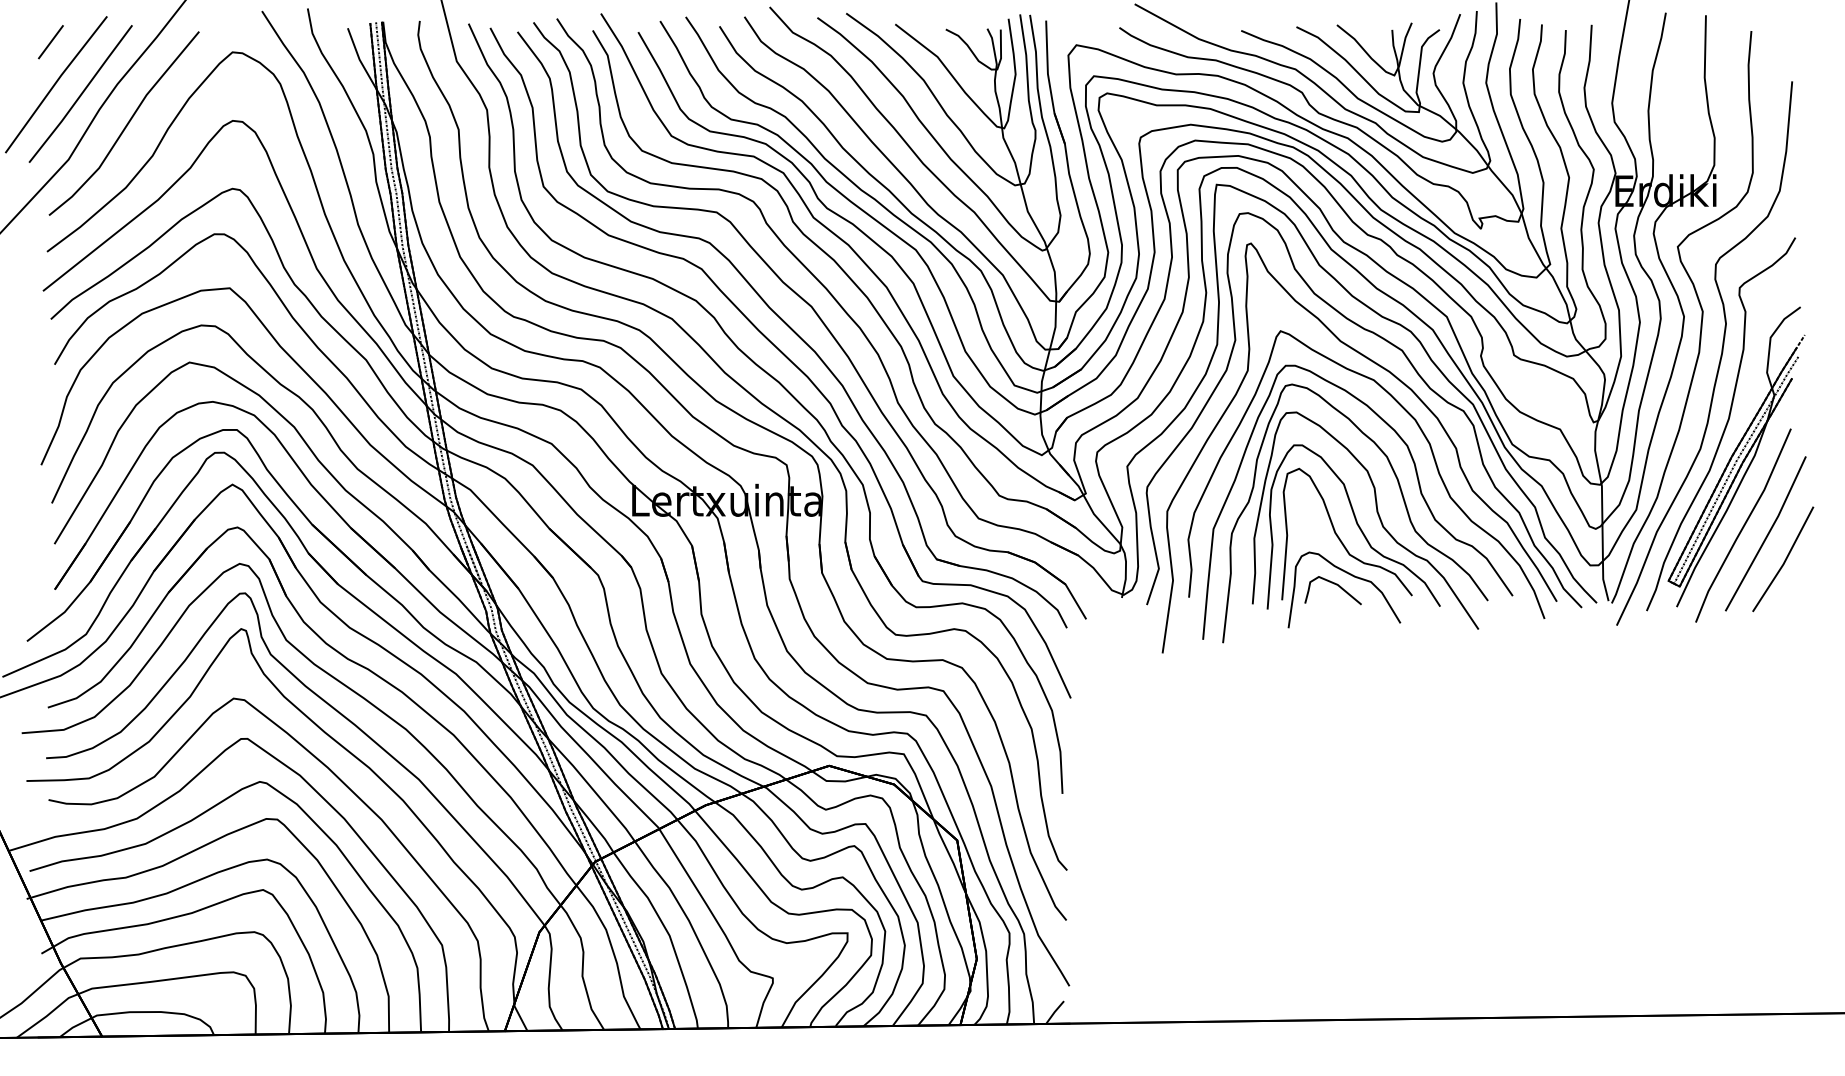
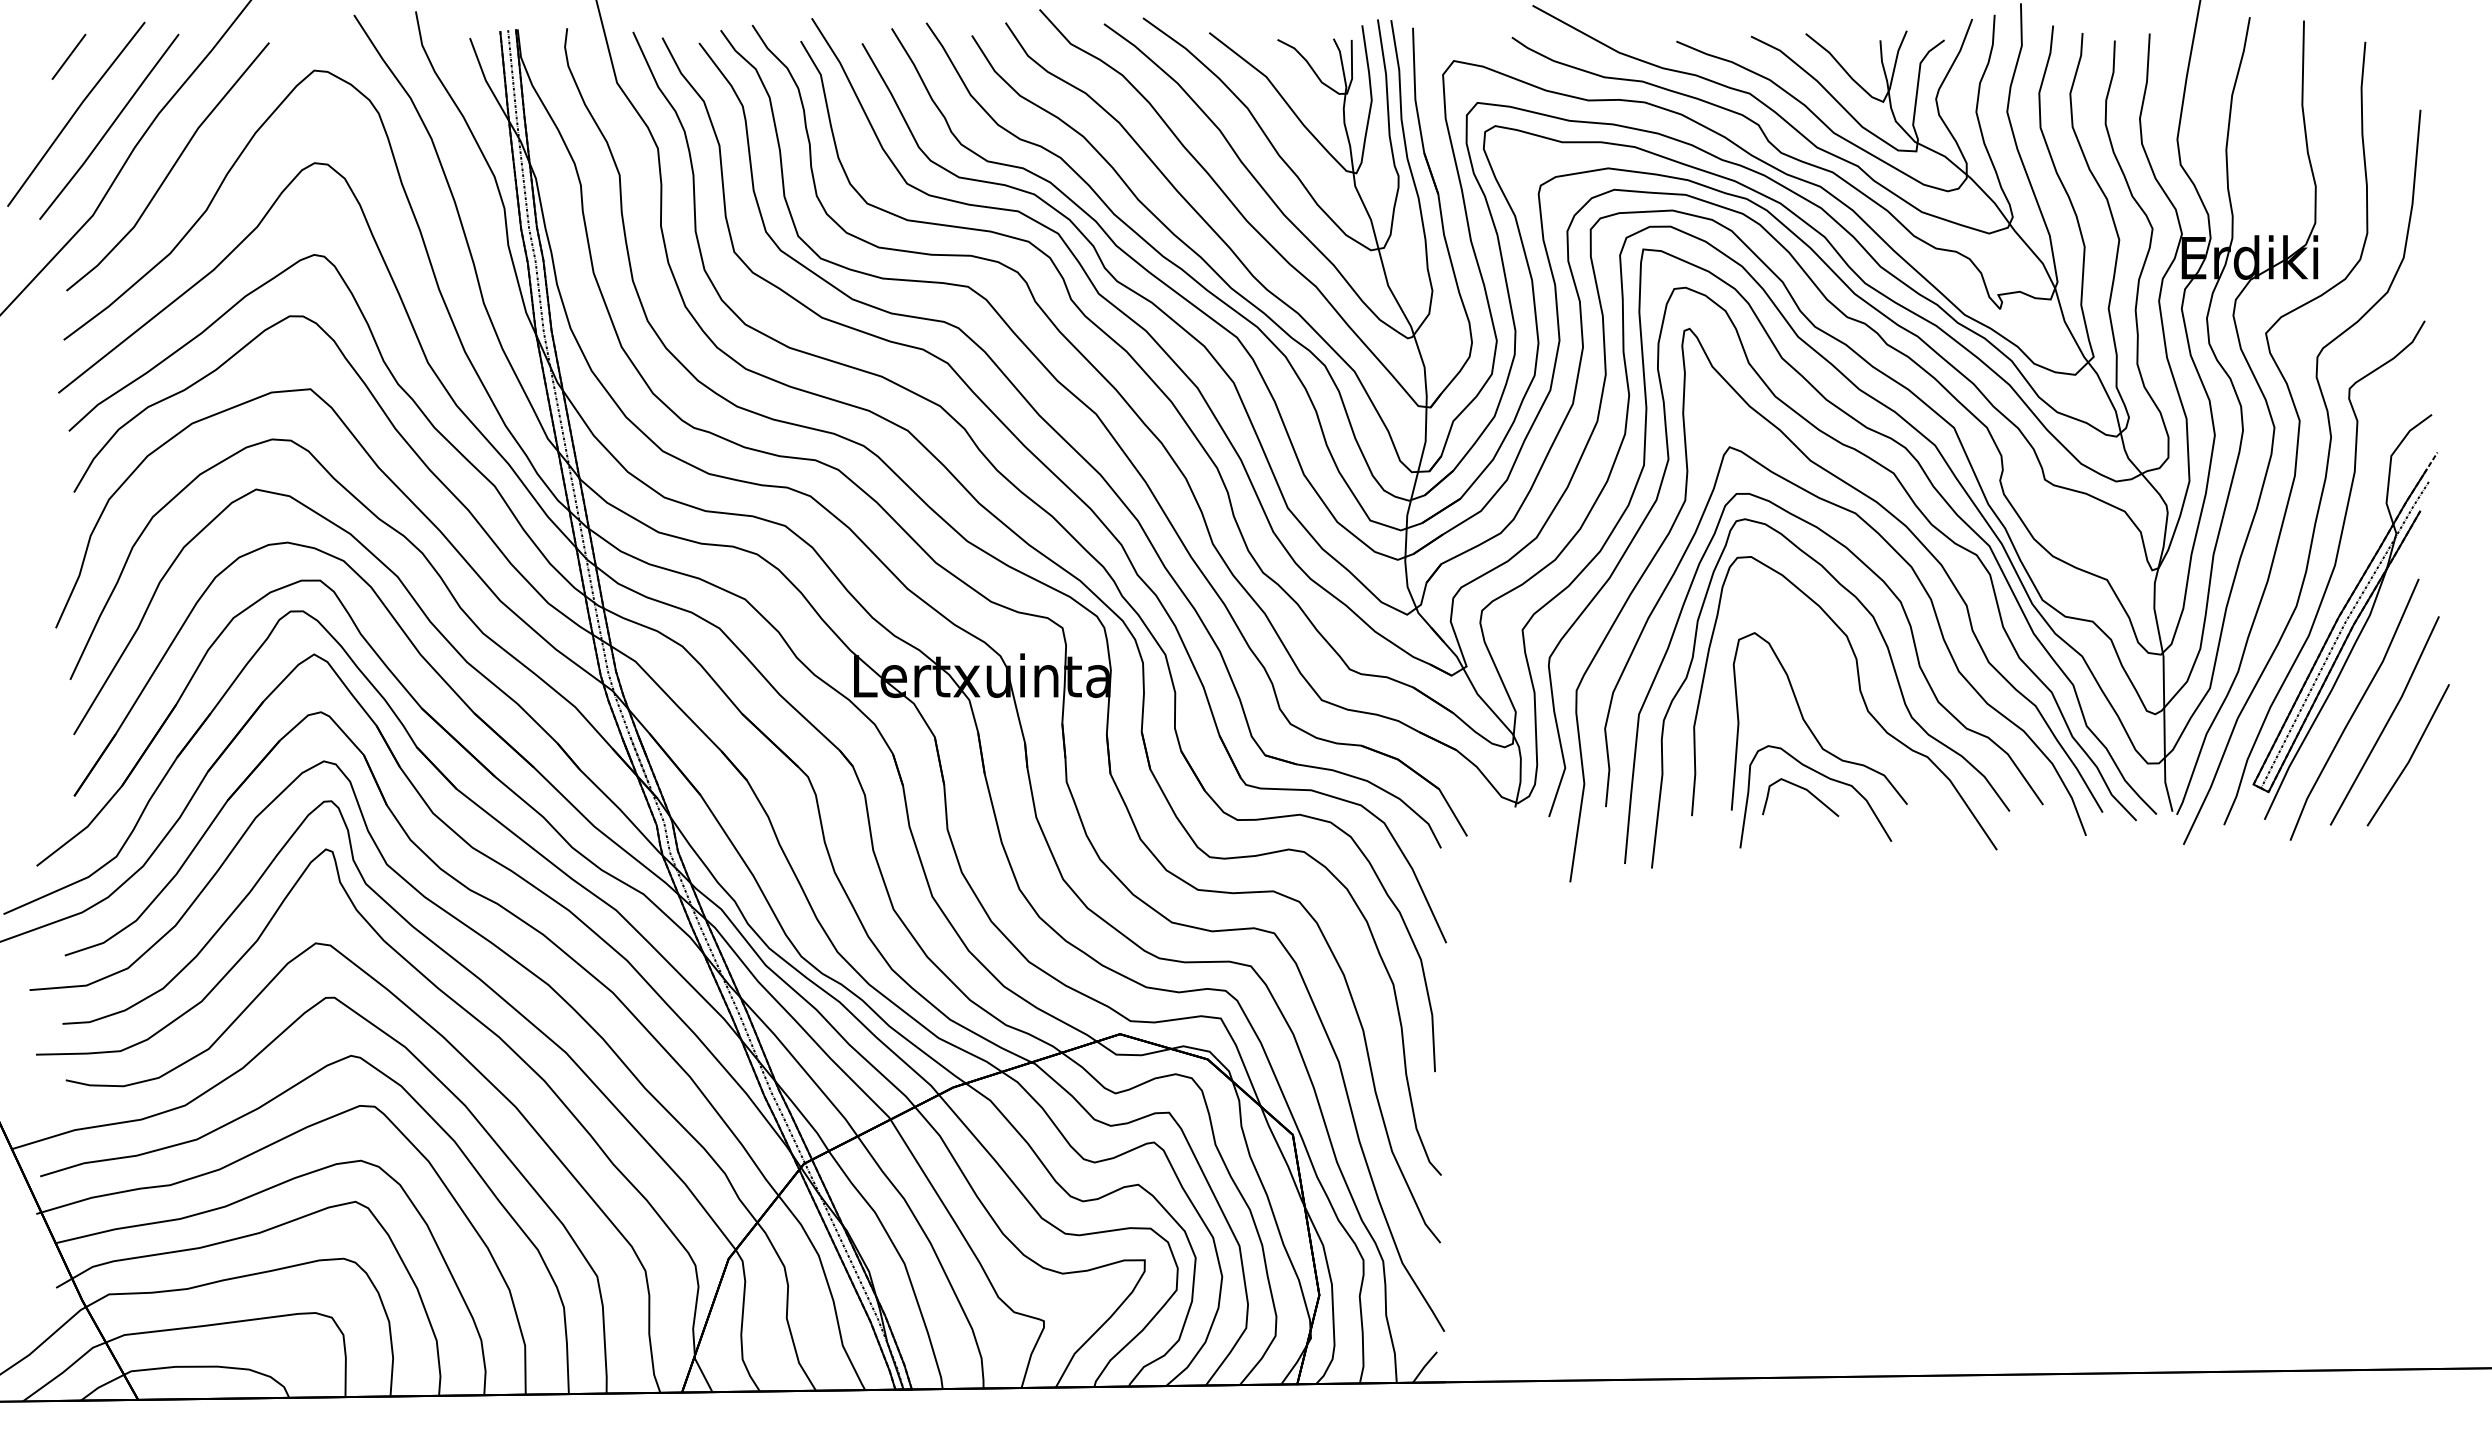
part: (1353, 526) -> (1828, 711), removed

